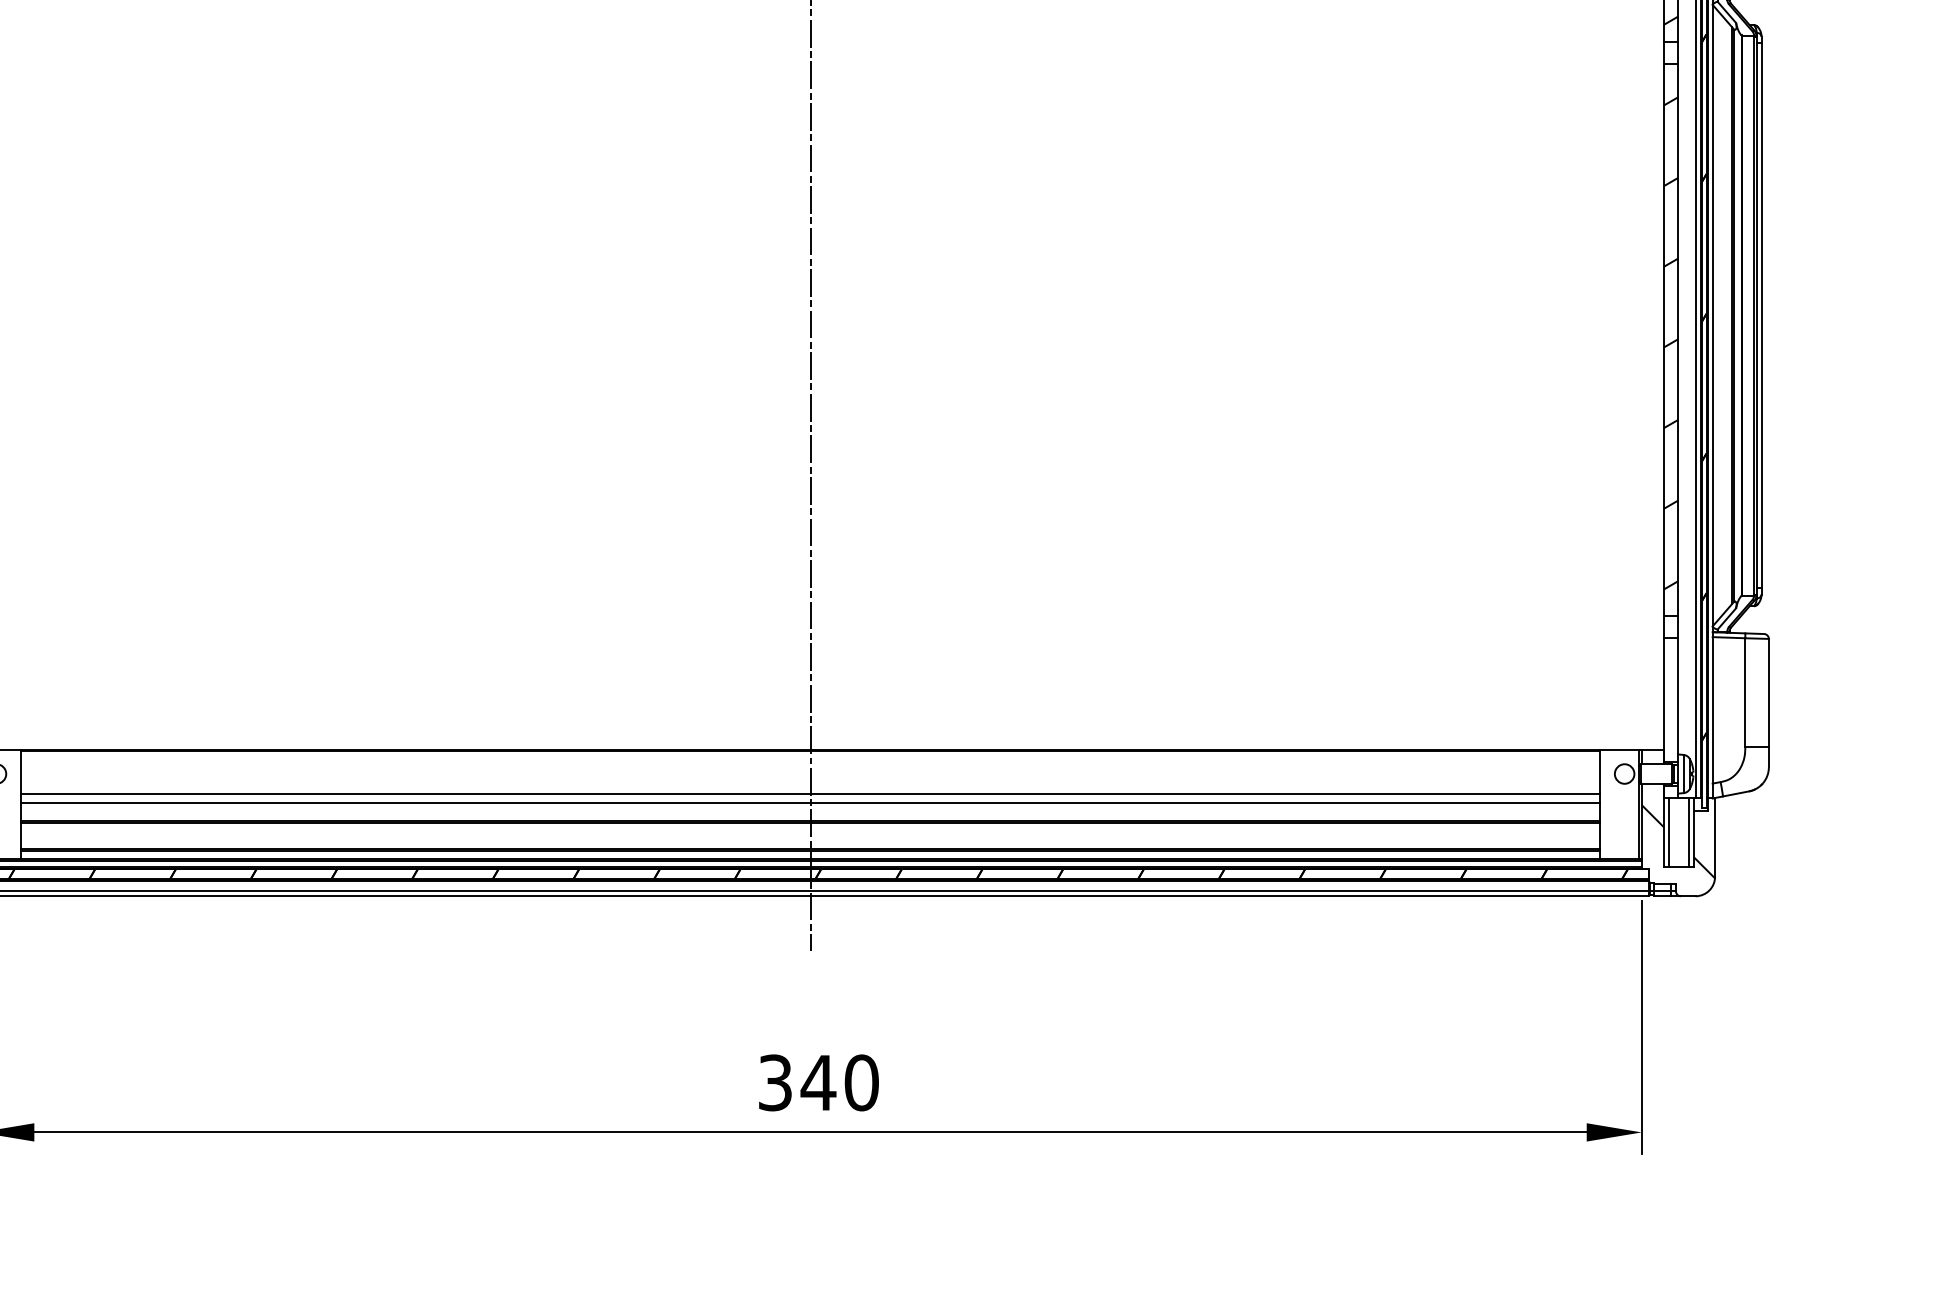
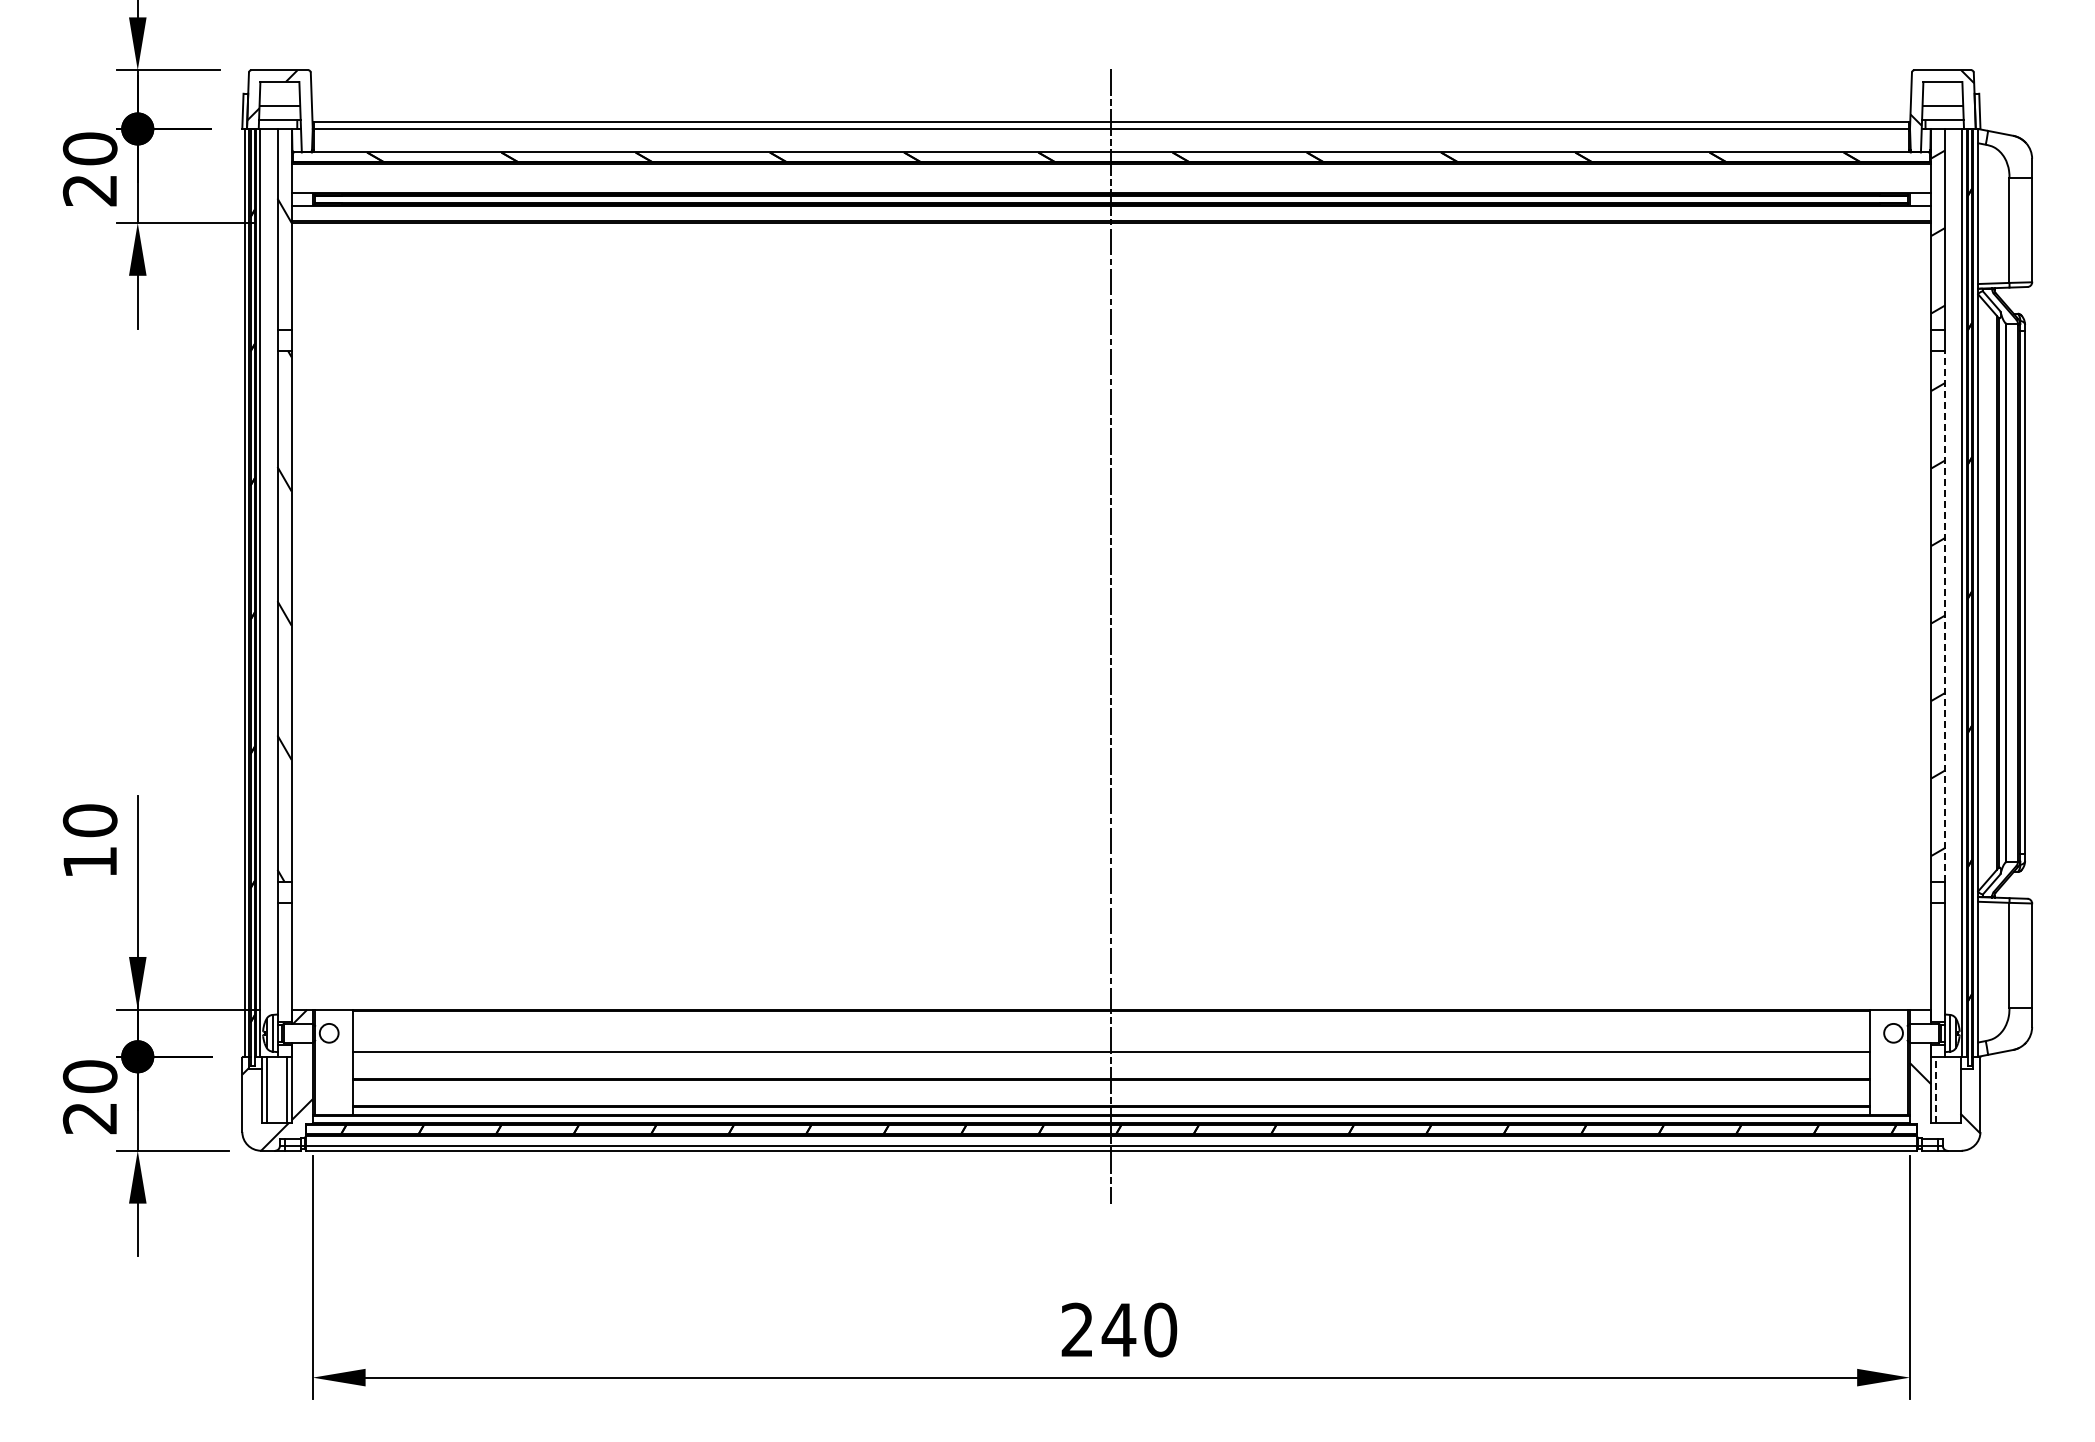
line: (1678, 339) -> (1945, 615), solid -> dashed
line: (810, 803) -> (1111, 1061), removed
line: (1668, 832) -> (1935, 1089), solid -> dashed
line: (1689, 832) -> (1955, 1089), removed
text: (775, 1082) -> (1077, 1329), 340 -> 240

